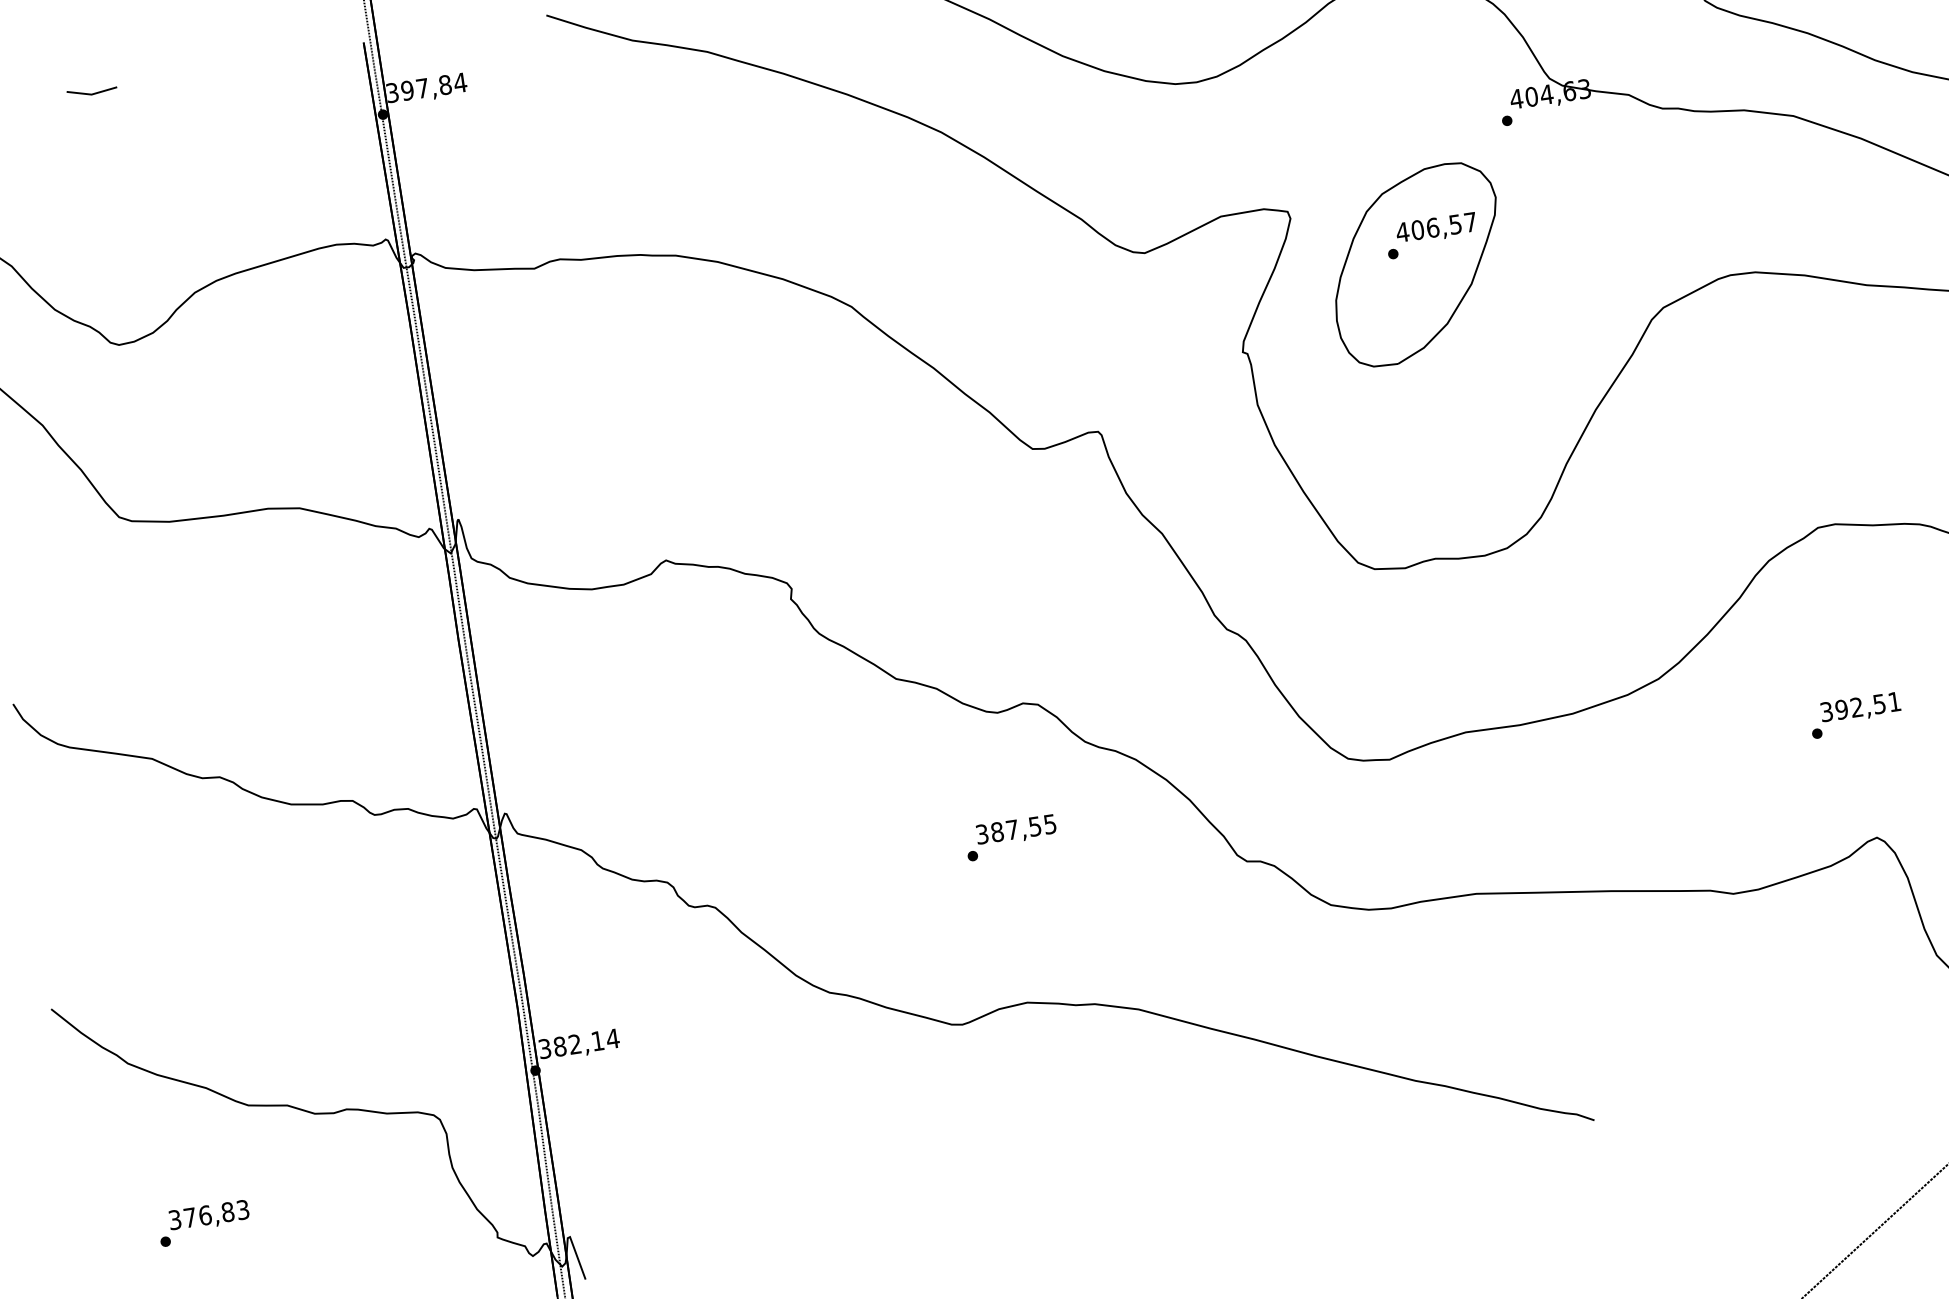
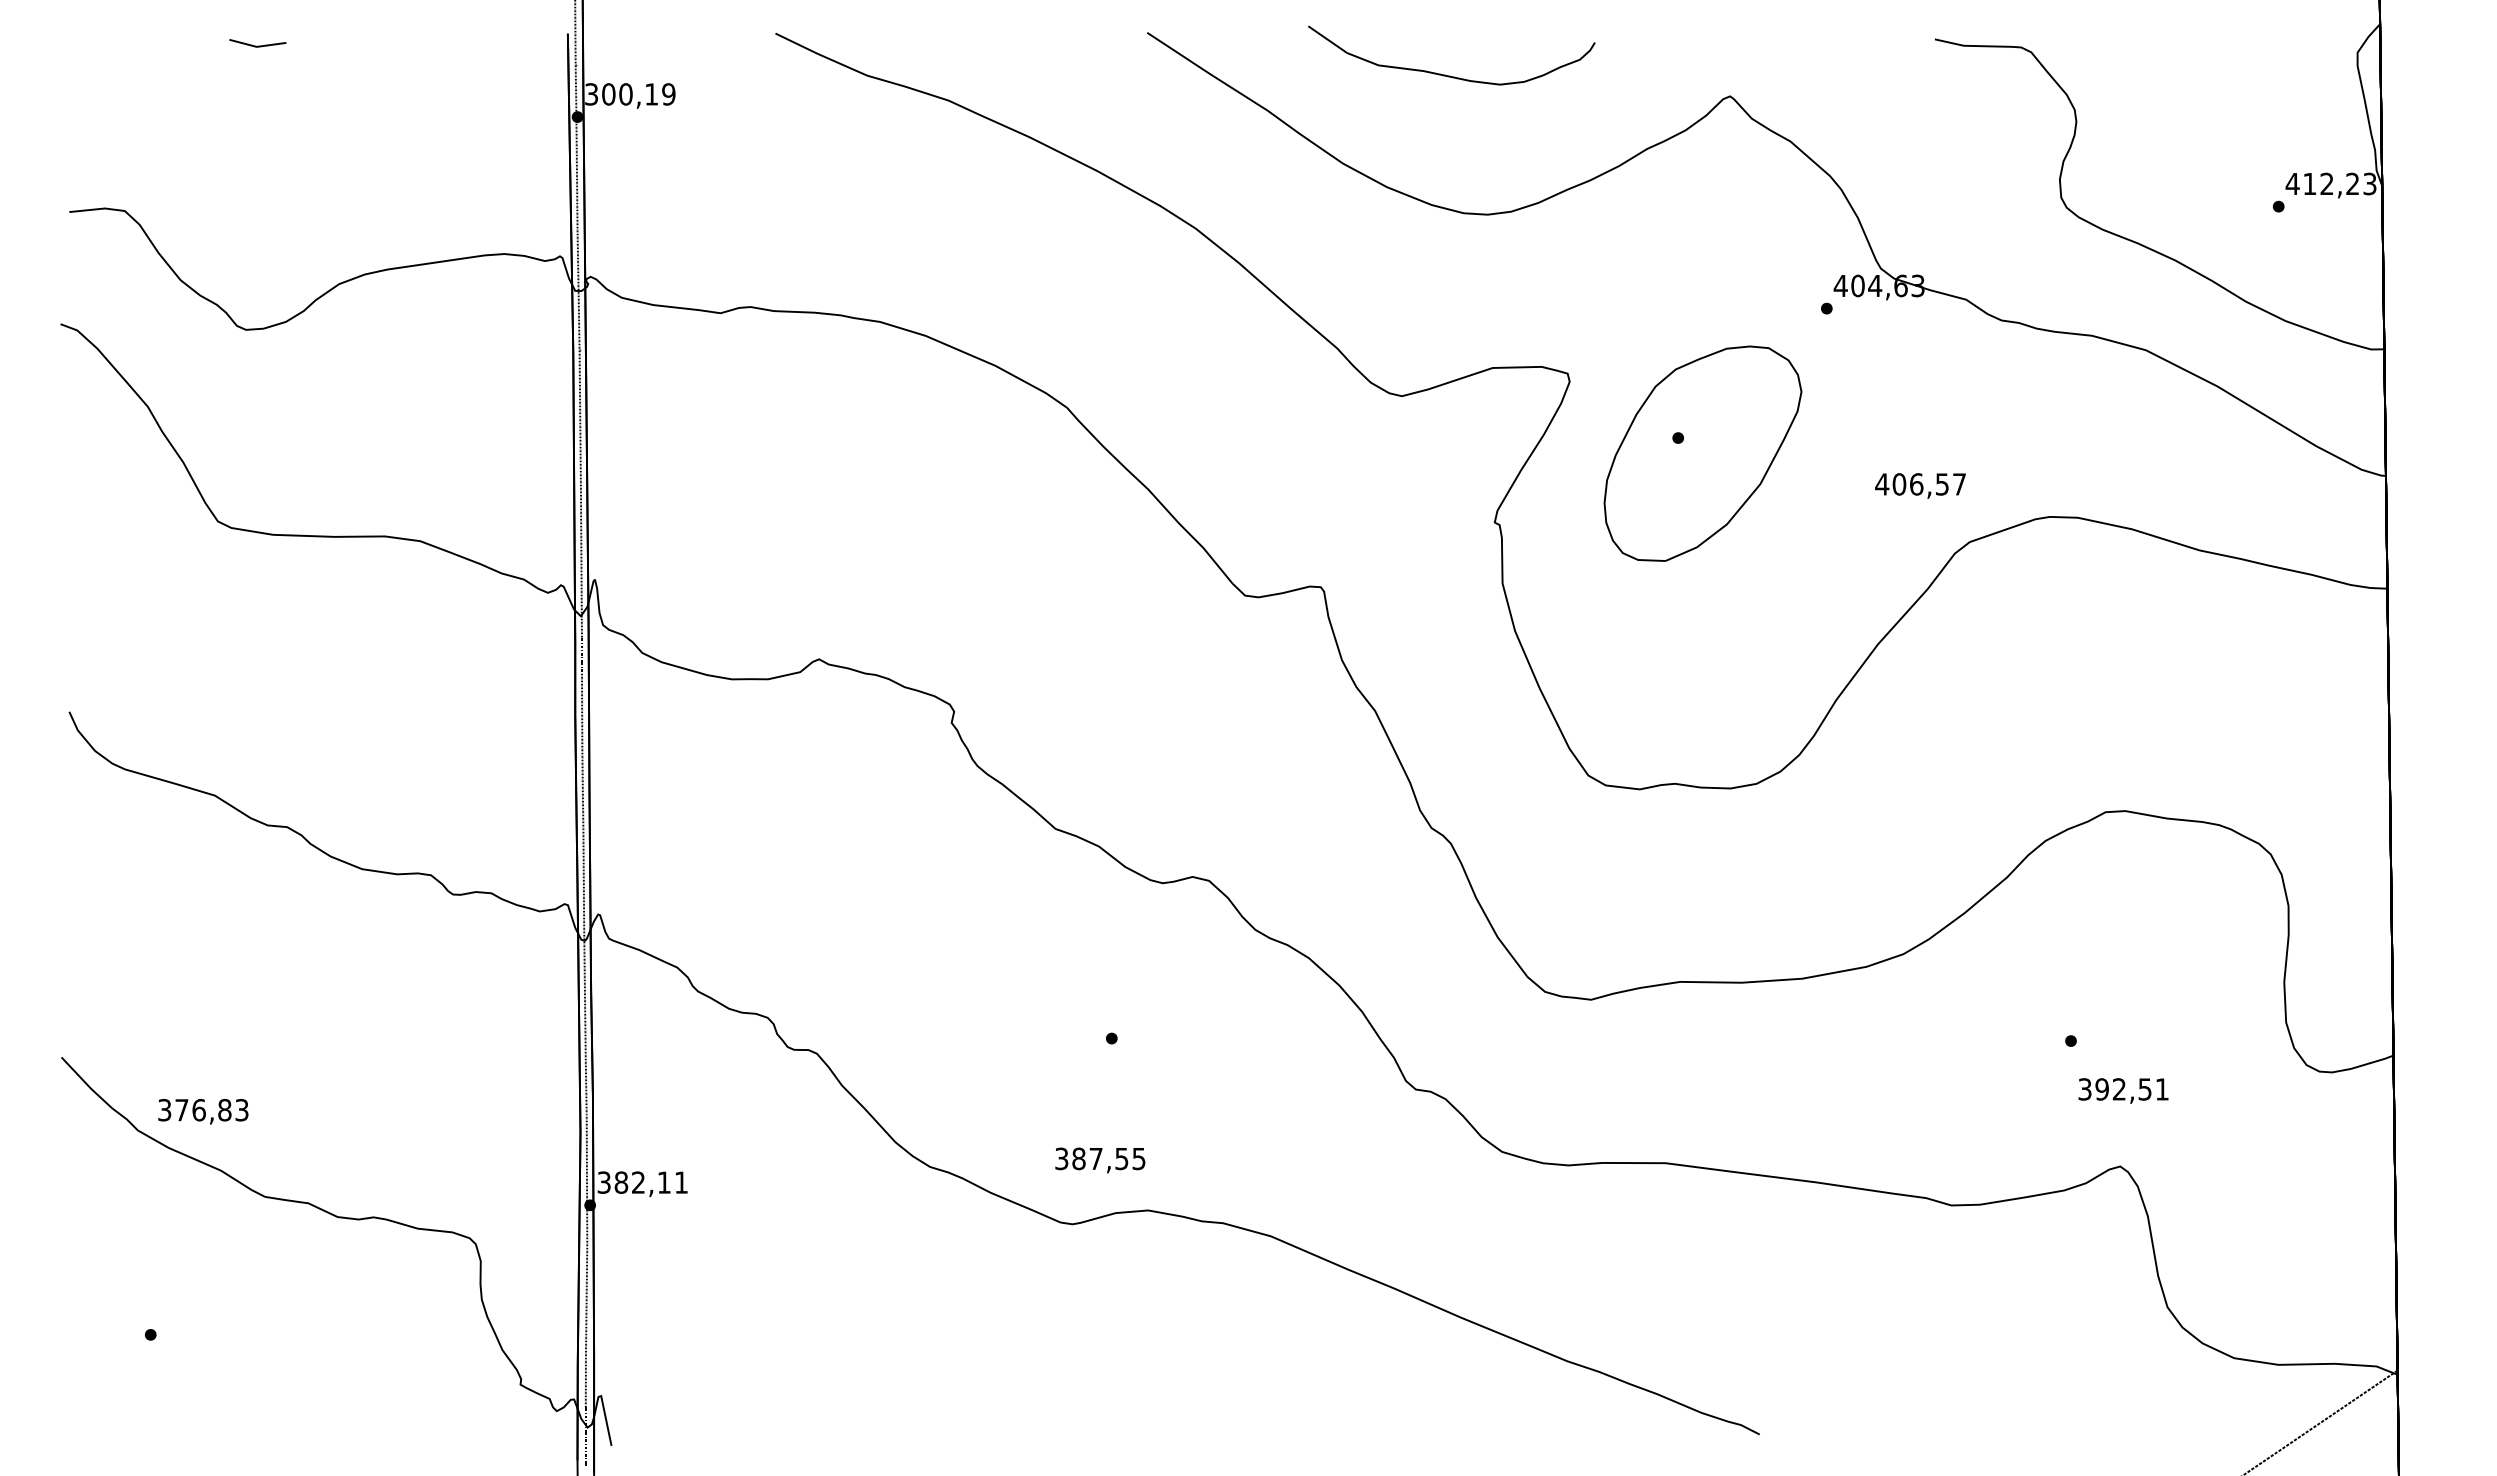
text: (433, 86) -> (638, 94), 397,84 -> 300,19
text: (1436, 228) -> (1920, 485), moved
text: (1860, 707) -> (2123, 1090), moved
text: (1016, 830) -> (1100, 1160), moved
text: (612, 1038) -> (681, 1182), 382,14 -> 382,11
text: (209, 1216) -> (203, 1111), moved

